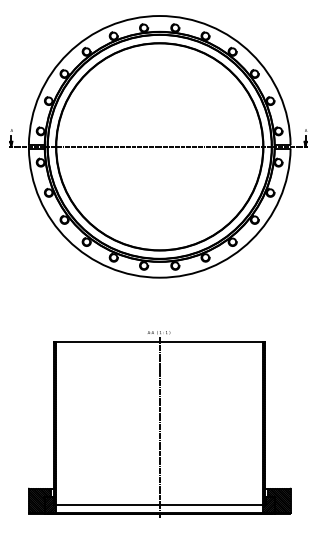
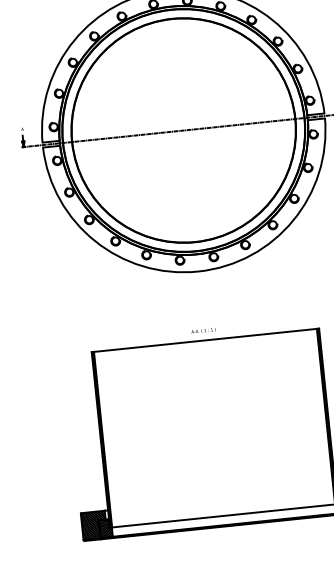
line: (159, 427) -> (214, 432), removed

